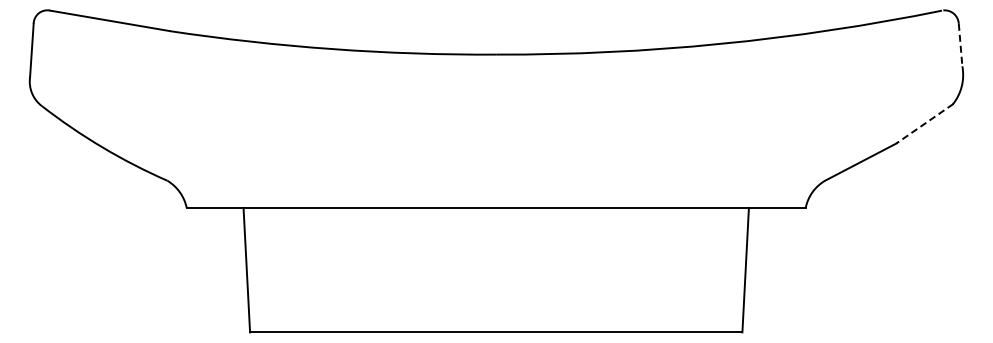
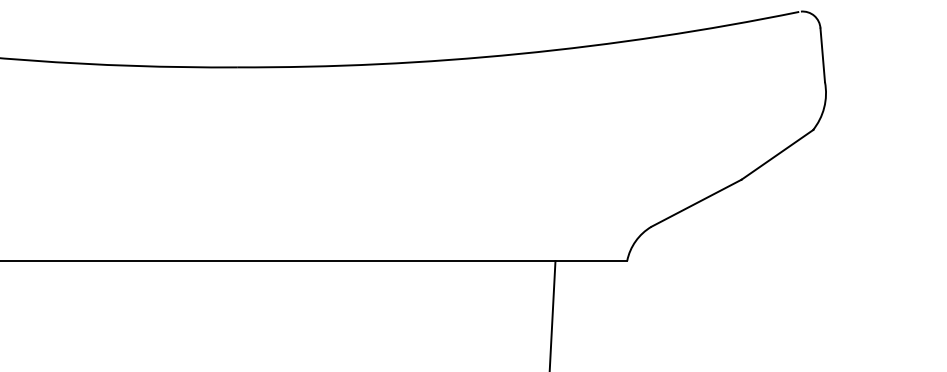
line: (960, 45) -> (822, 55), dashed -> solid
line: (924, 123) -> (777, 154), dashed -> solid

